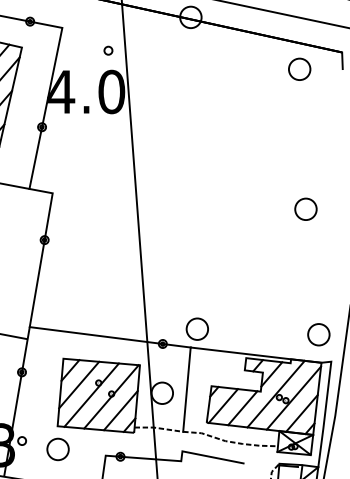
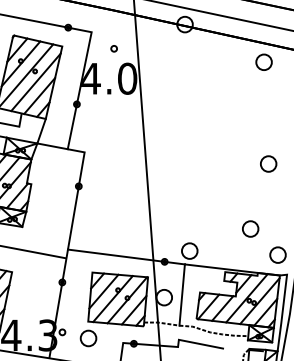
part: (107, 50) -> (113, 48), moved
part: (280, 298) -> (250, 228), added

